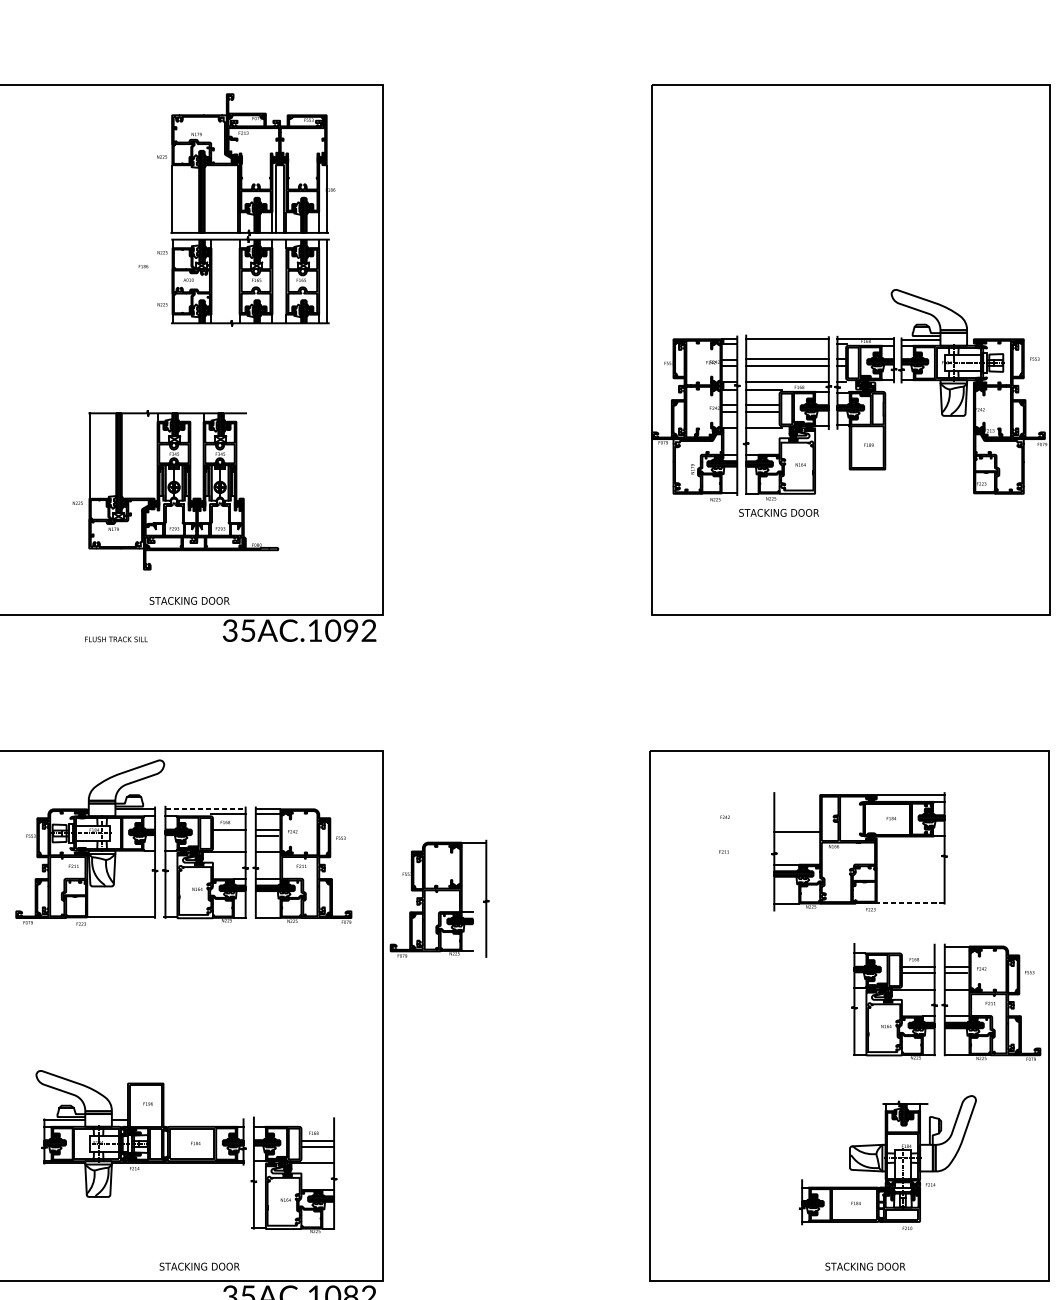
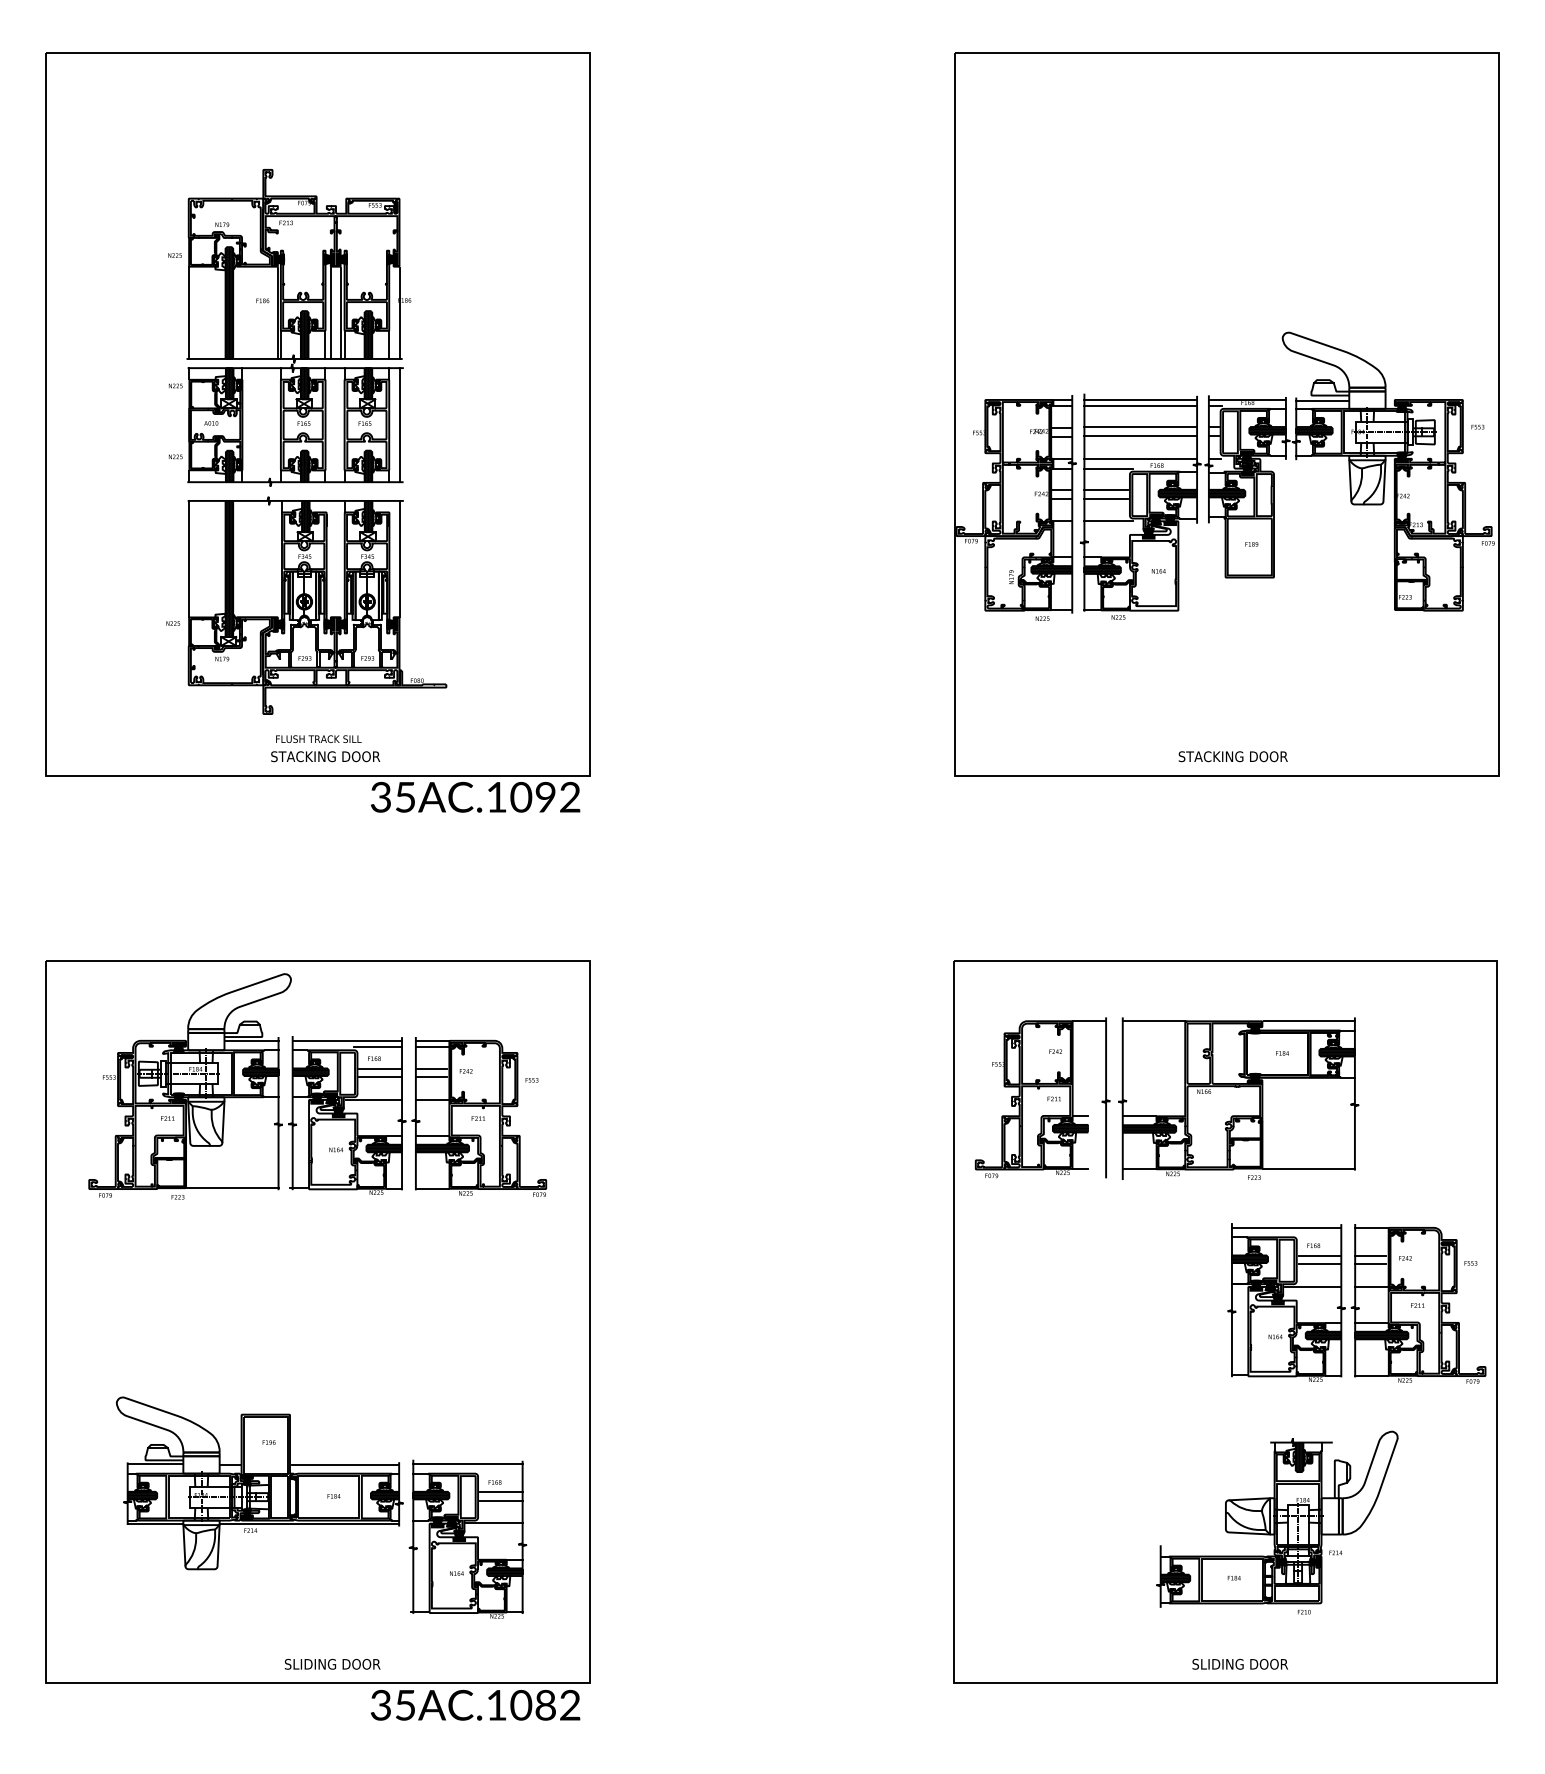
part: (246, 209) -> (289, 327), moved
line: (787, 344) -> (1140, 406), added
line: (243, 455) -> (399, 558), added
text: (778, 512) -> (1232, 756), moved
text: (116, 638) -> (318, 738), moved
line: (205, 809) -> (347, 1040), dashed -> solid
line: (796, 831) -> (1153, 1021), moved
line: (229, 836) -> (380, 1077), added
part: (439, 898) -> (1042, 1097), moved
line: (910, 902) -> (1308, 1168), dashed -> solid
line: (894, 946) -> (1286, 1227), added
line: (204, 1120) -> (345, 1464), added
line: (293, 1120) -> (467, 1464), added
text: (201, 1266) -> (342, 1663), STACKING DOOR -> SLIDING DOOR
text: (868, 1266) -> (1250, 1663), STACKING DOOR -> SLIDING DOOR

